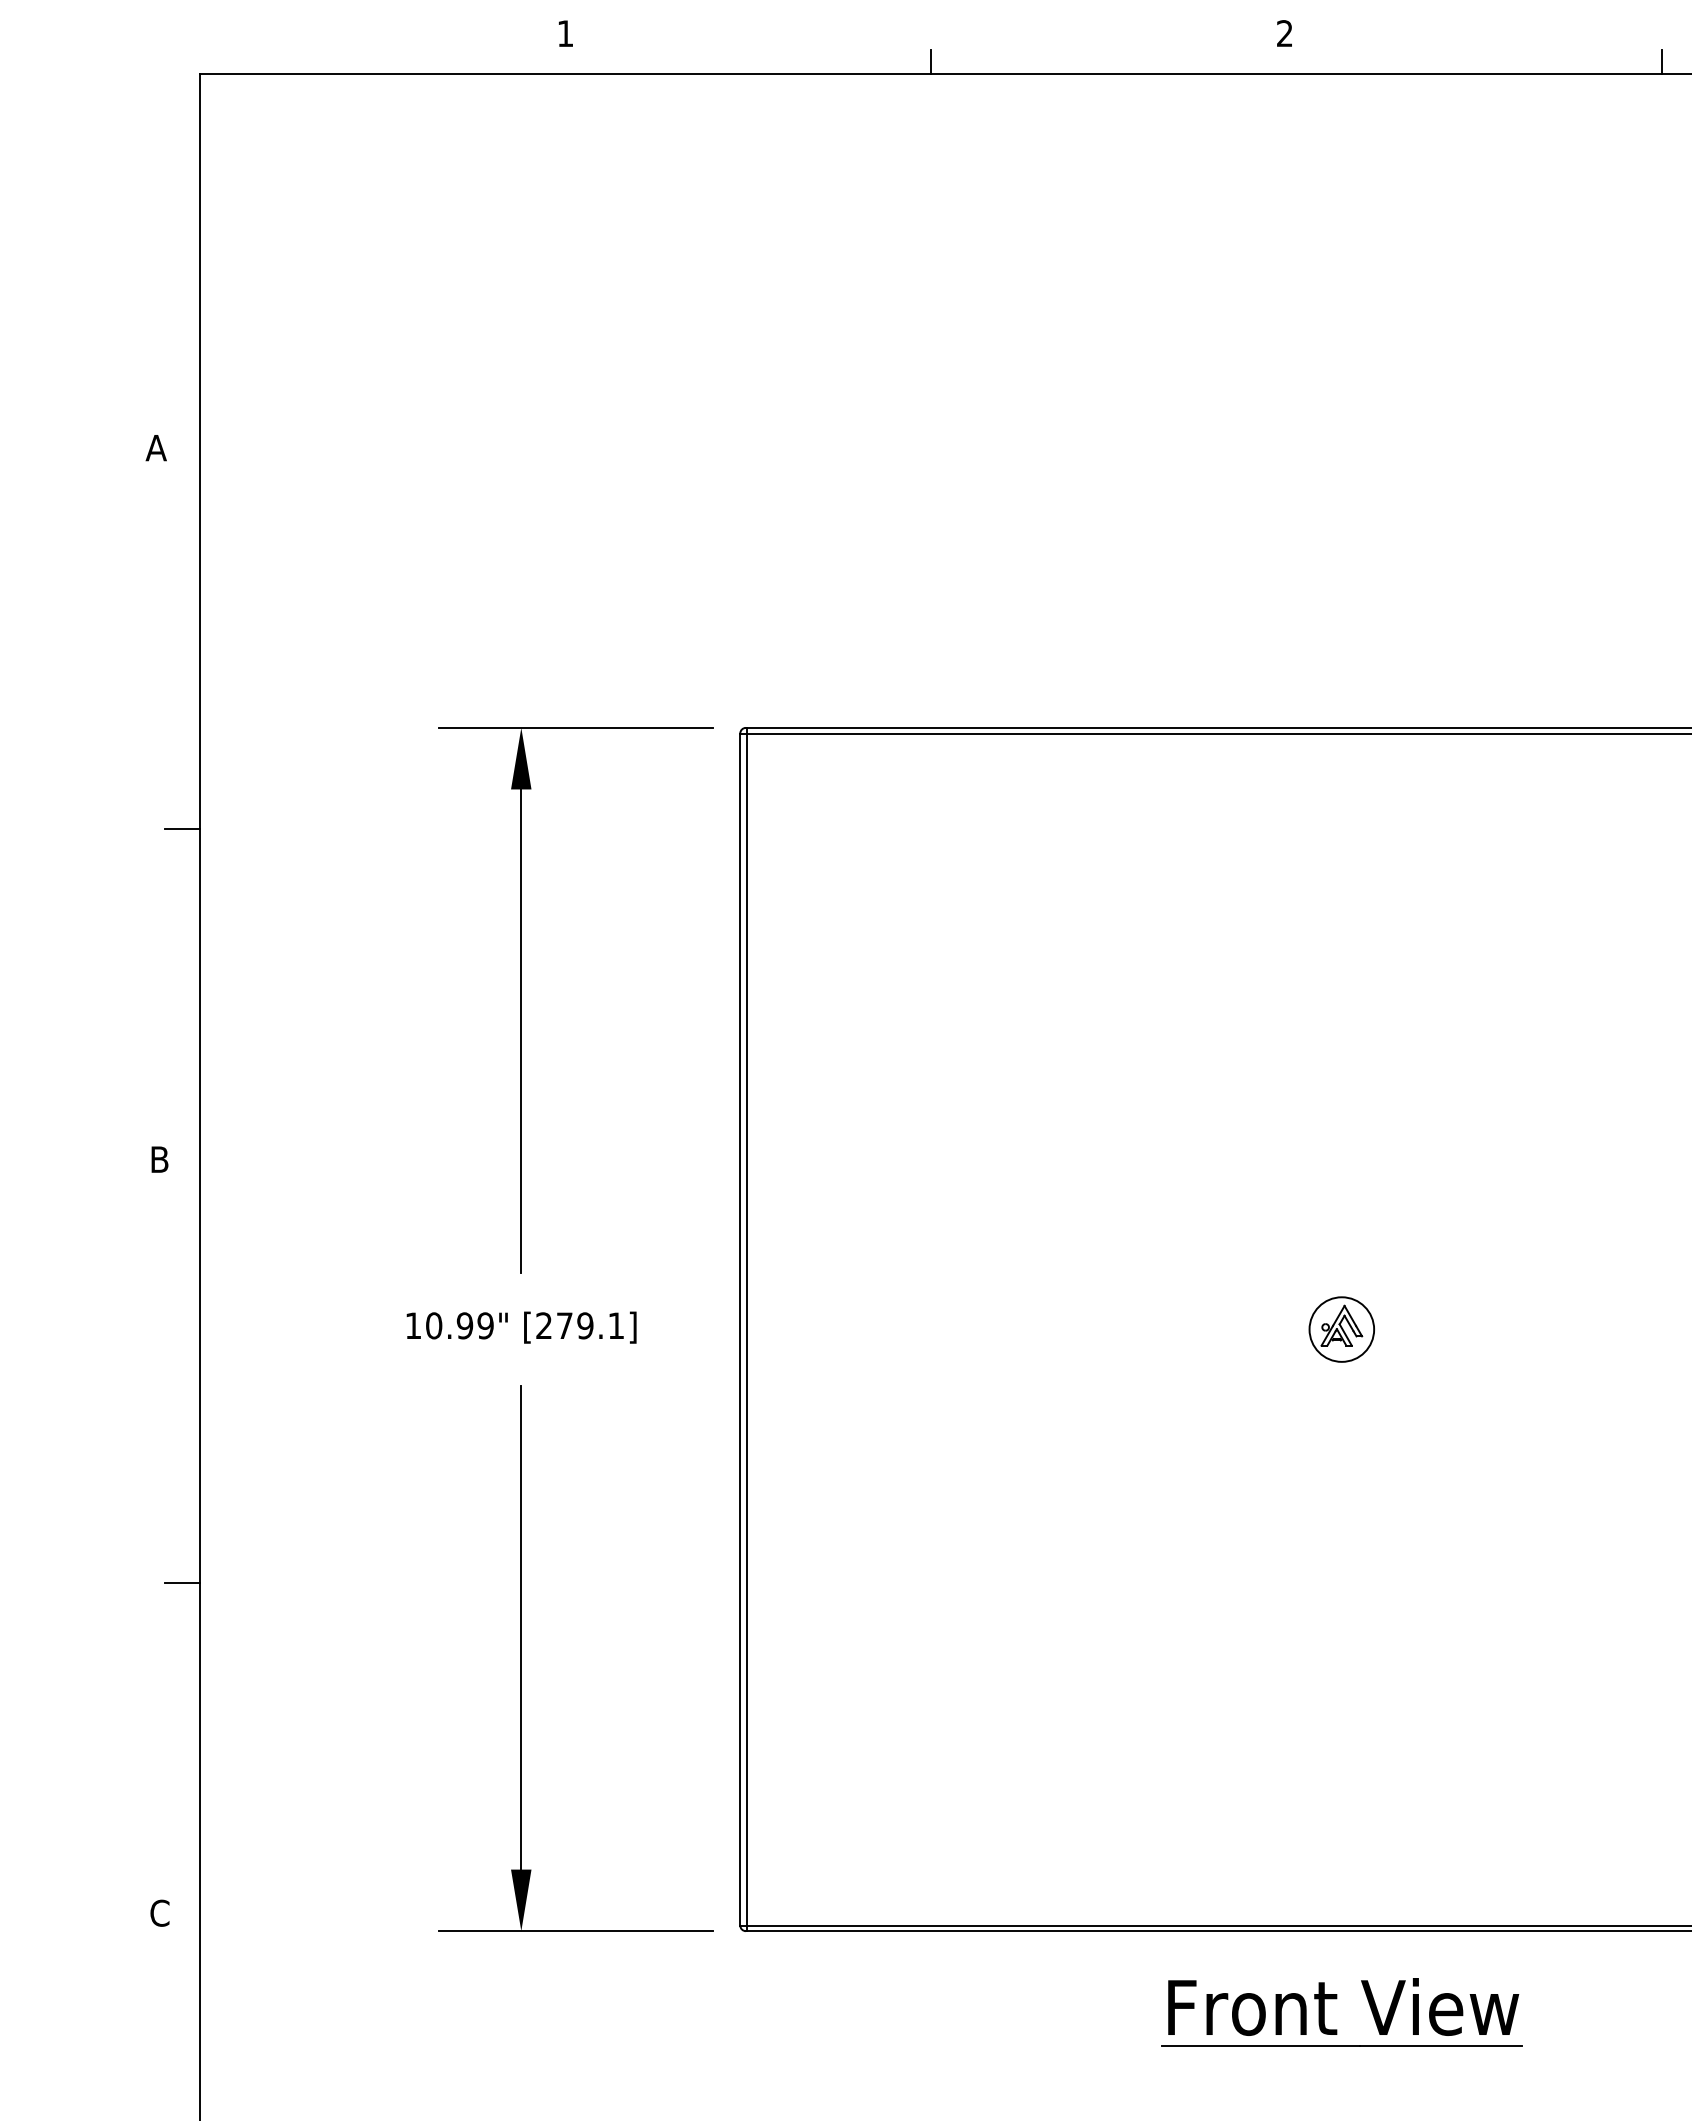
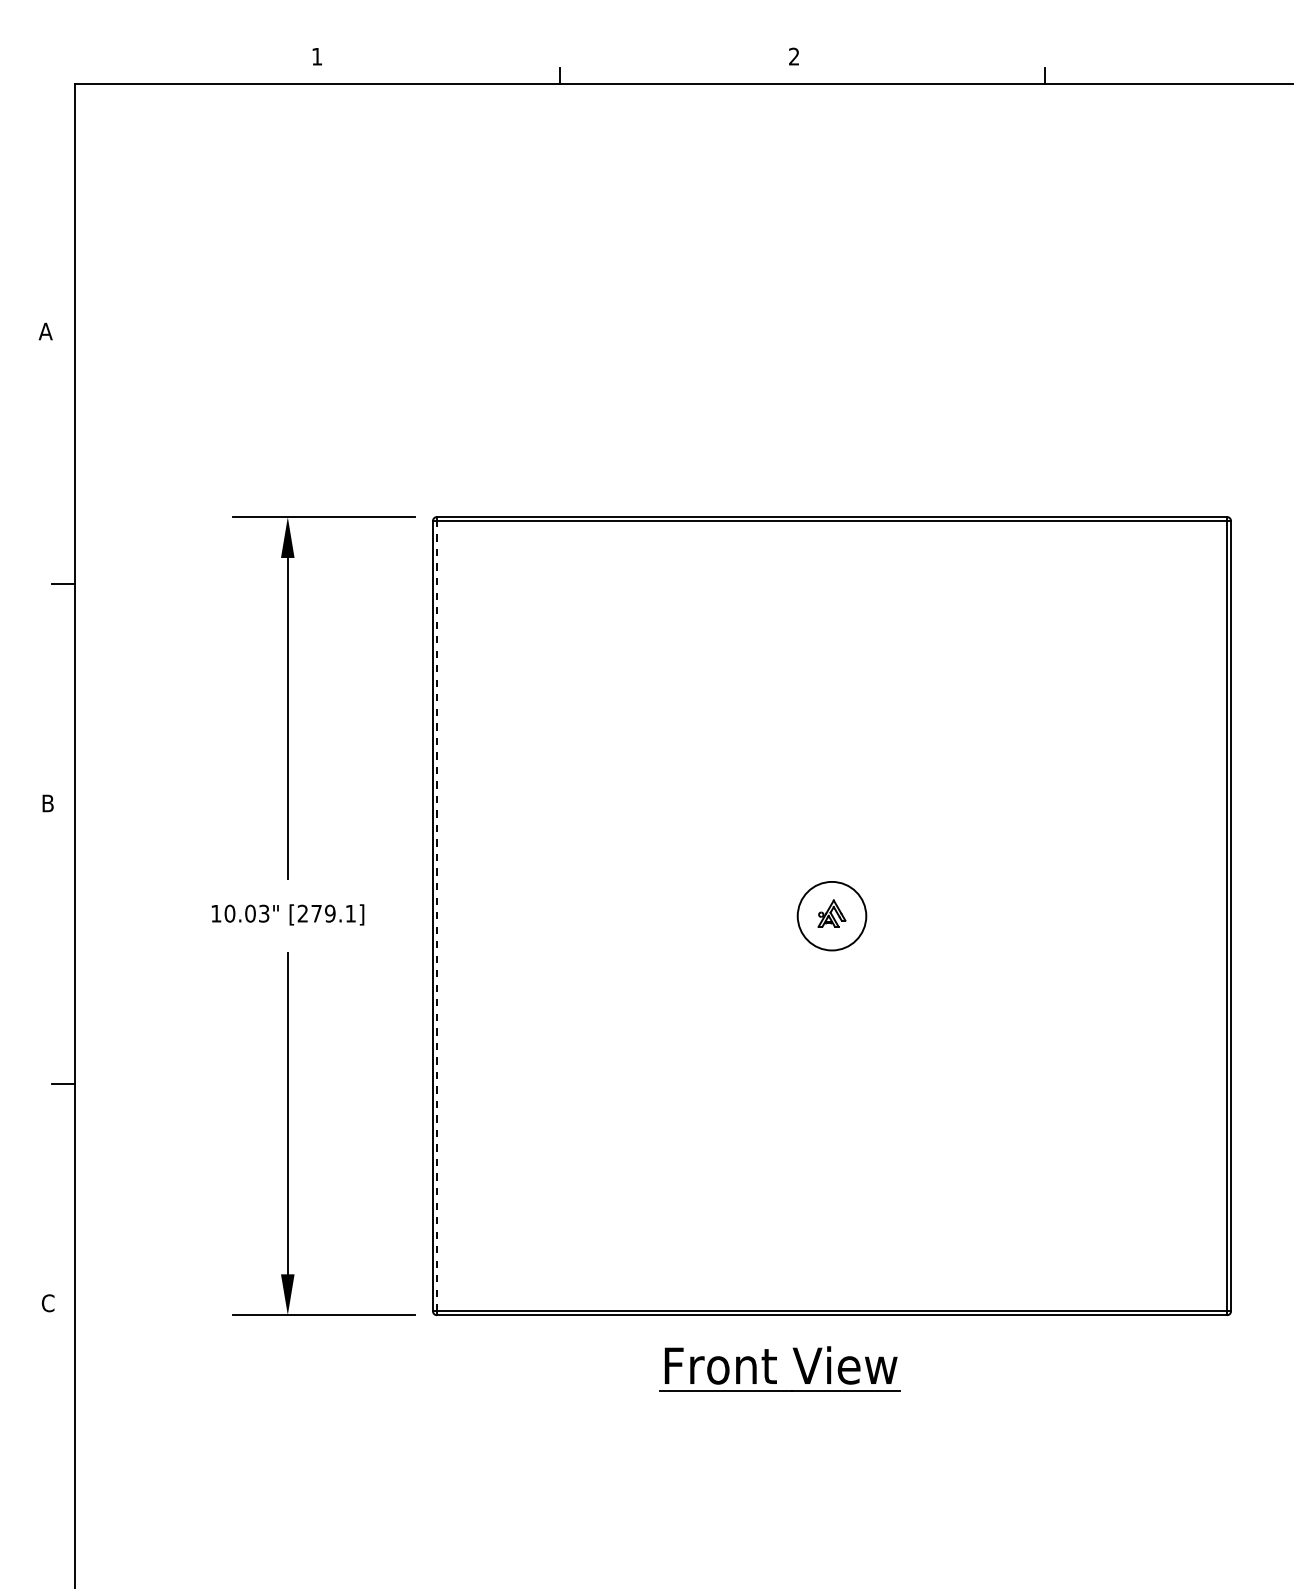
text: (475, 1325) -> (257, 913), 10.99" -> 10.03"
line: (746, 1328) -> (437, 915), solid -> dashed
circle: (1341, 1328) -> (831, 915), size x1.6
part: (1336, 1999) -> (776, 1360), moved

